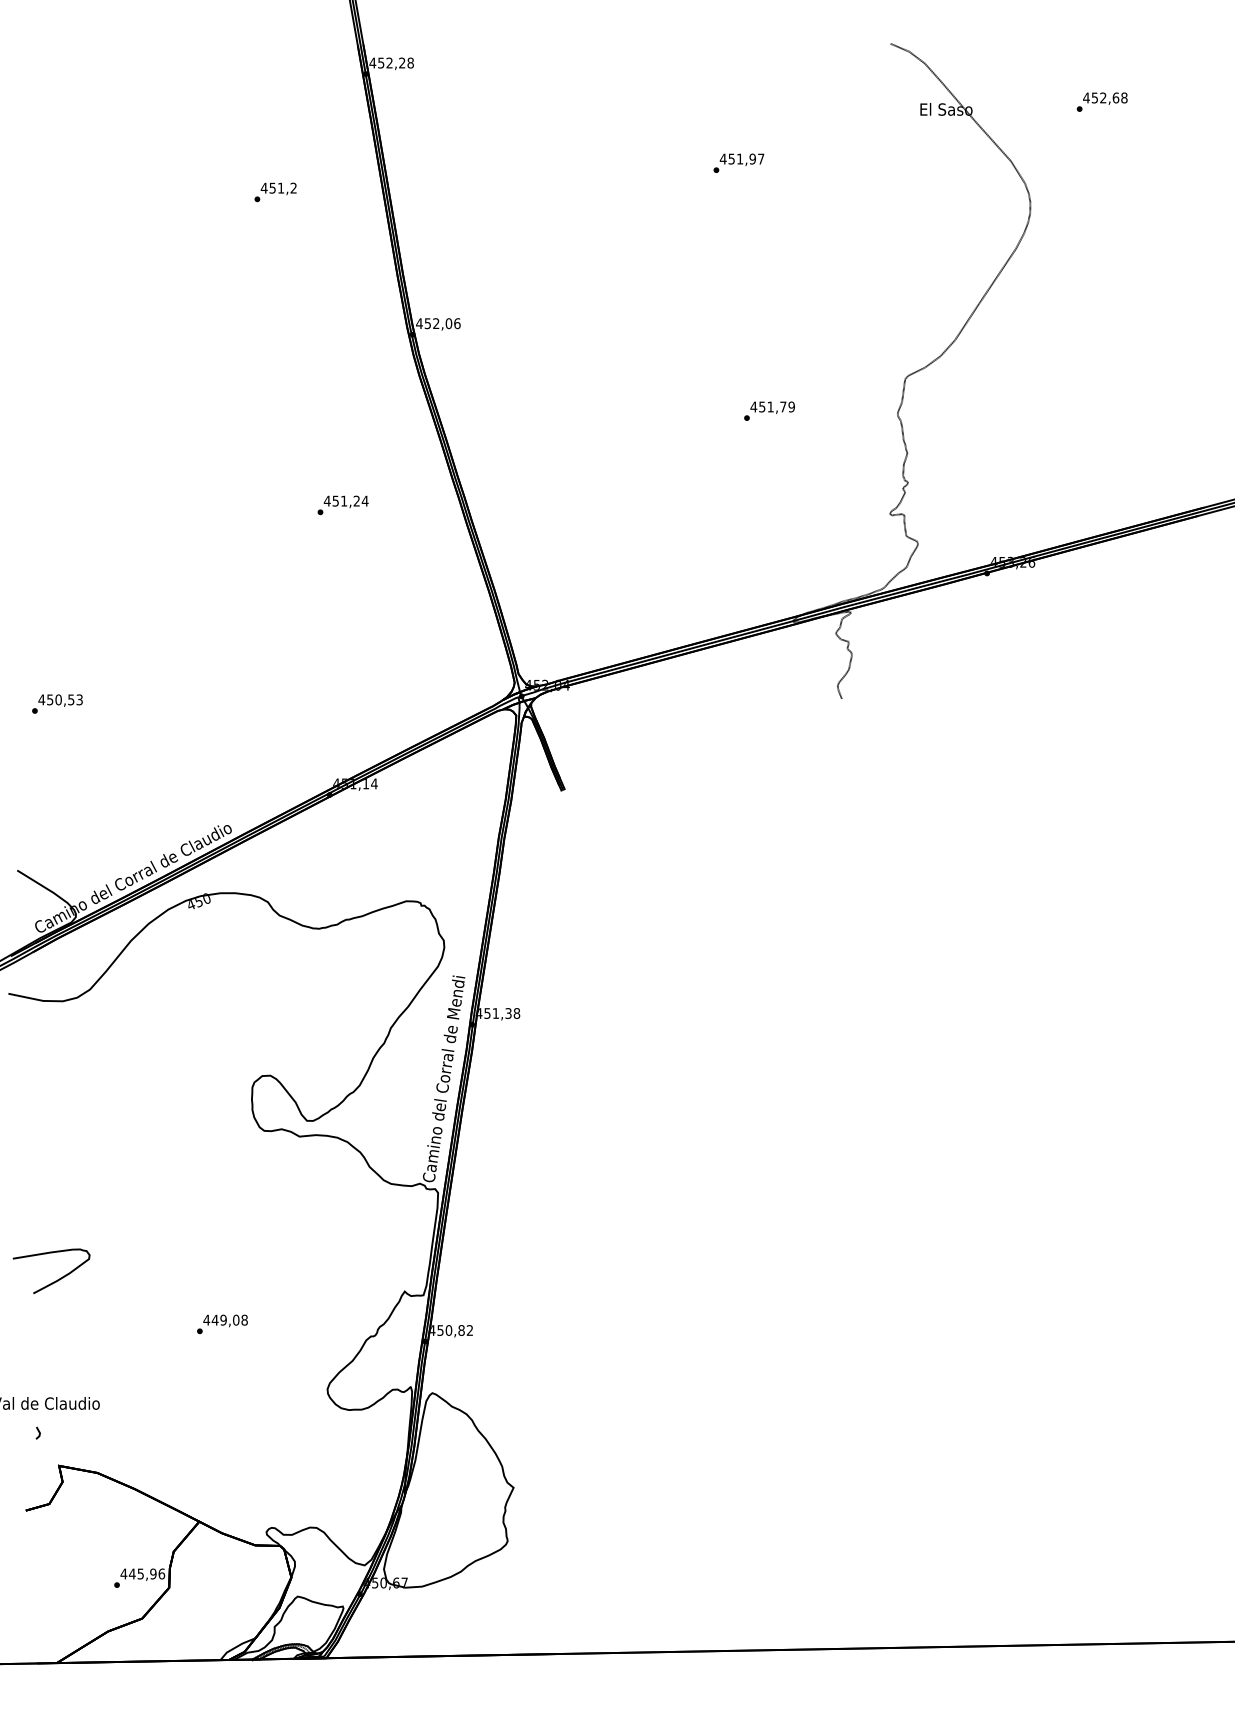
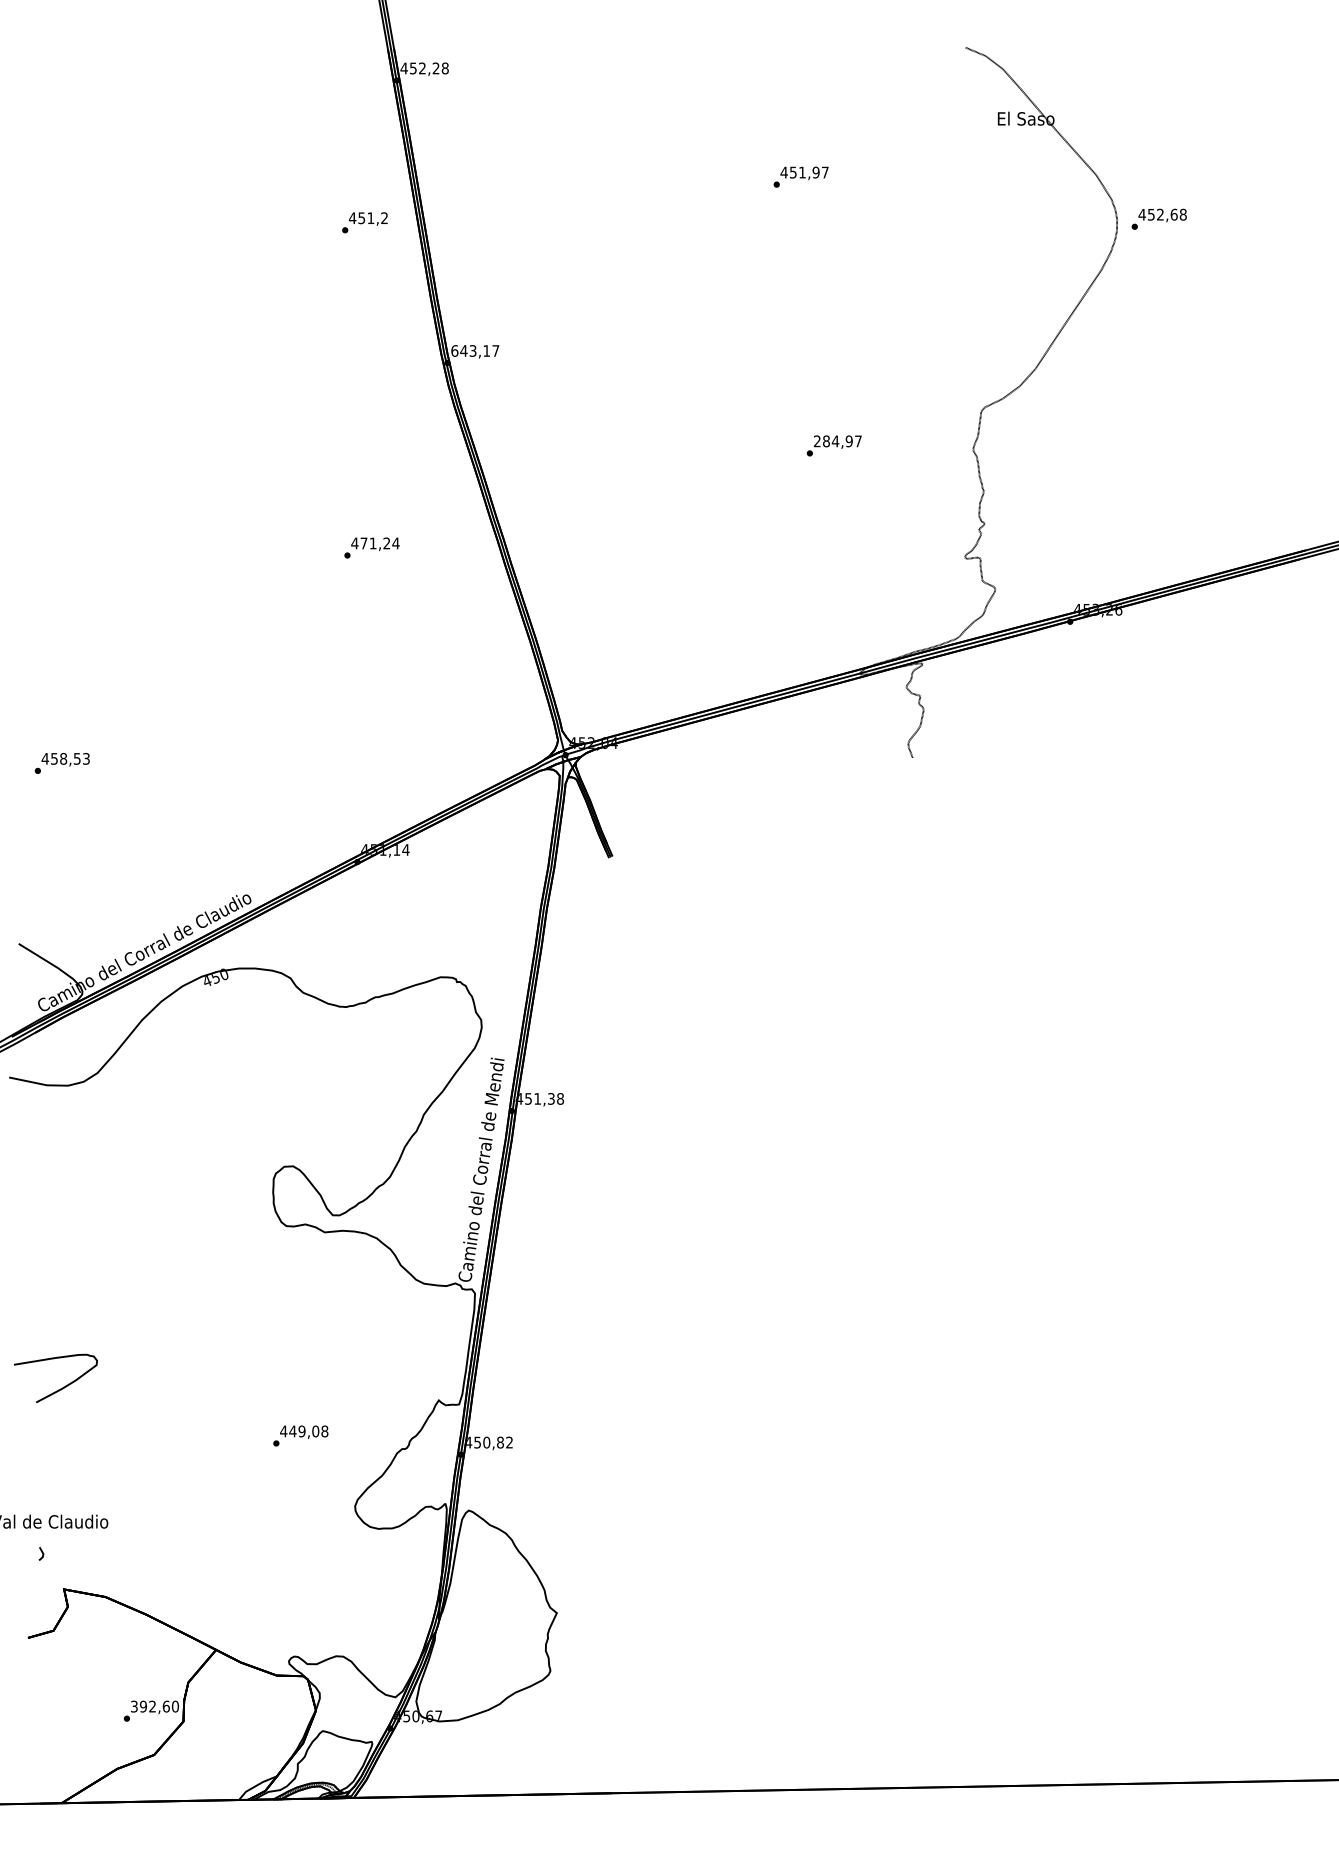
text: (1101, 101) -> (1158, 218), moved
text: (275, 192) -> (364, 222), moved
text: (438, 323) -> (475, 350), 452,06 -> 643,17
text: (772, 406) -> (837, 440), 451,79 -> 284,97
text: (335, 500) -> (363, 542), 451,24 -> 471,24
text: (58, 699) -> (63, 758), 450,53 -> 458,53
text: (222, 1324) -> (300, 1436), moved
text: (142, 1573) -> (154, 1706), 445,96 -> 392,60

